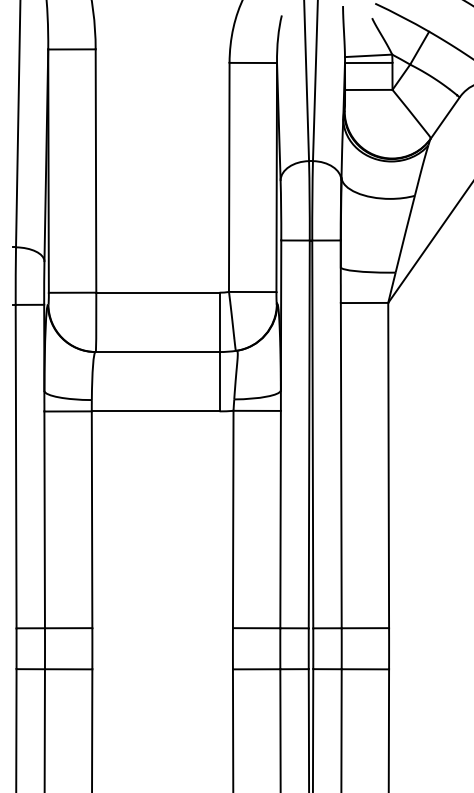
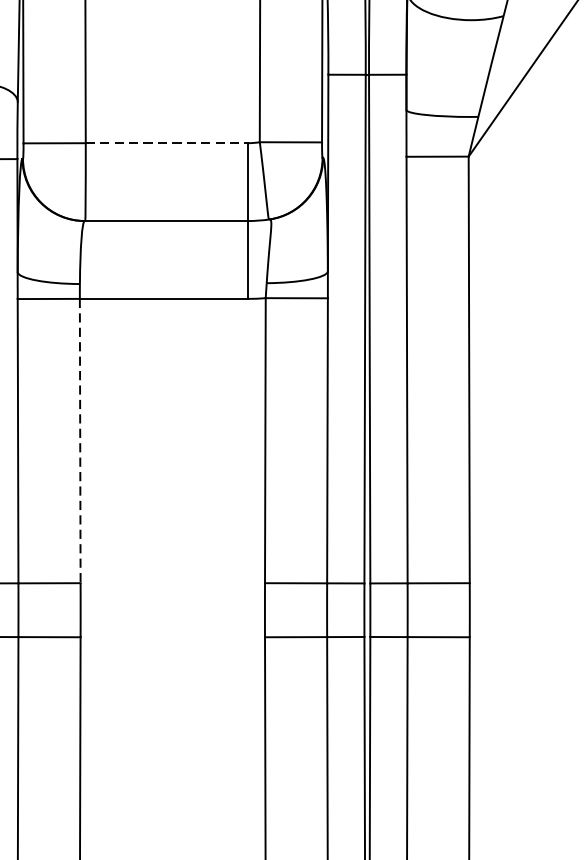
line: (157, 292) -> (166, 142), solid -> dashed
line: (92, 520) -> (80, 442), solid -> dashed

